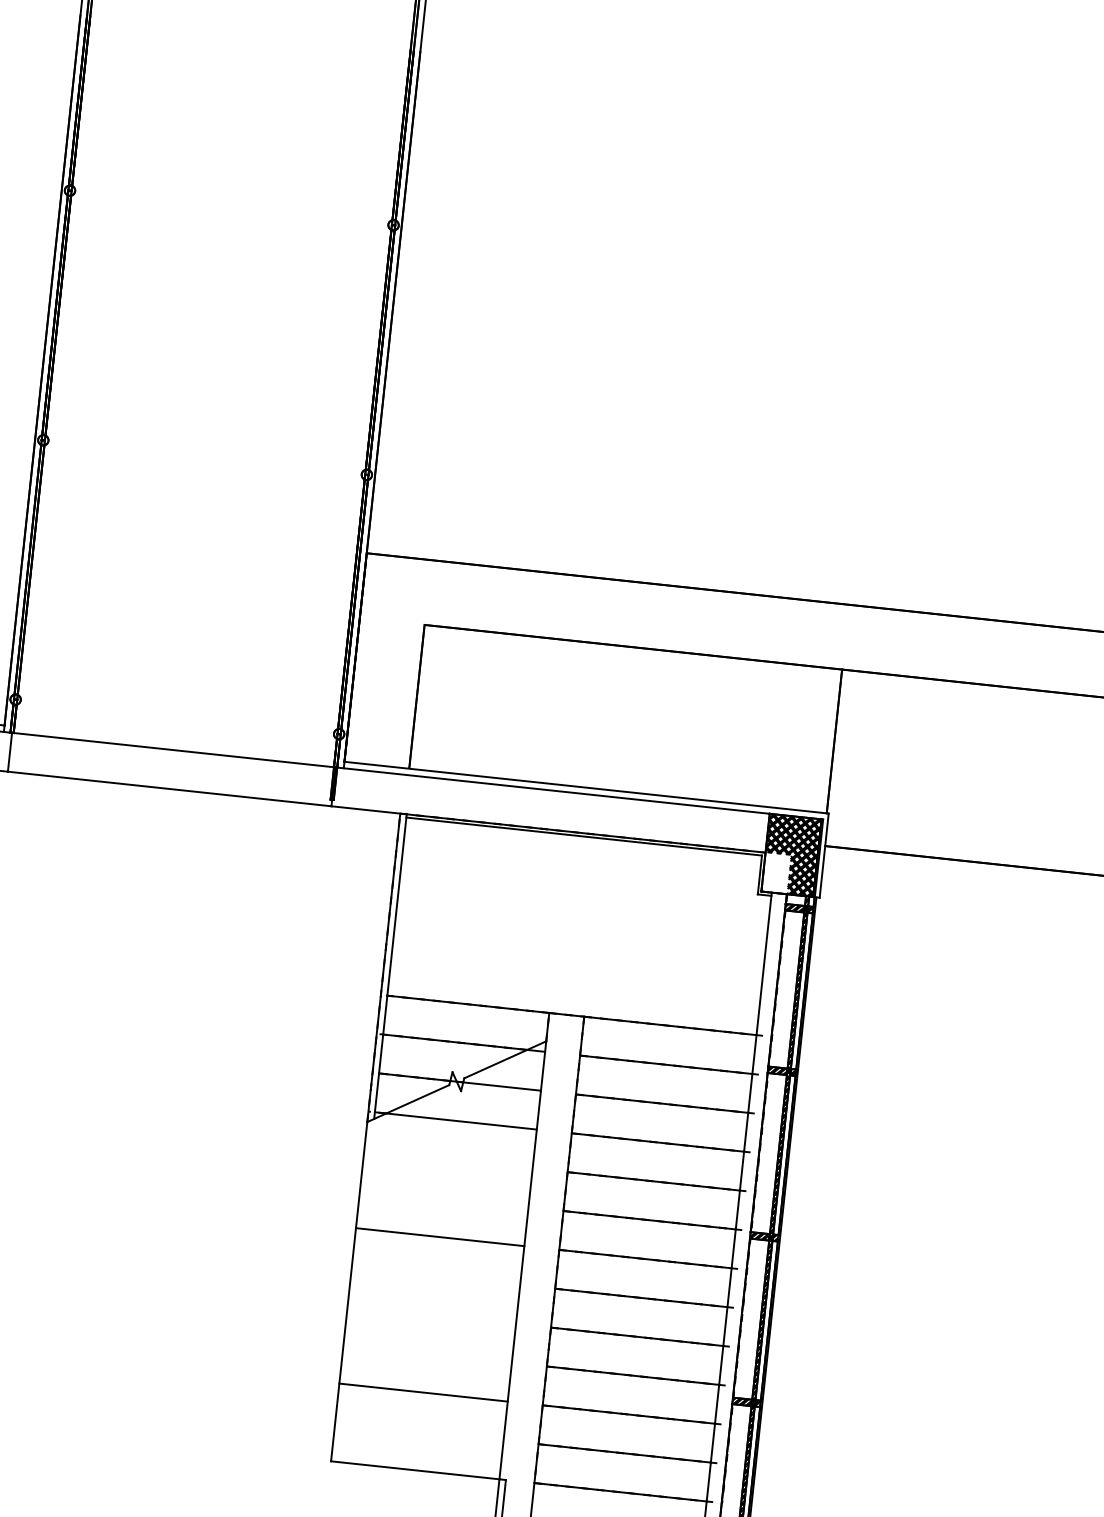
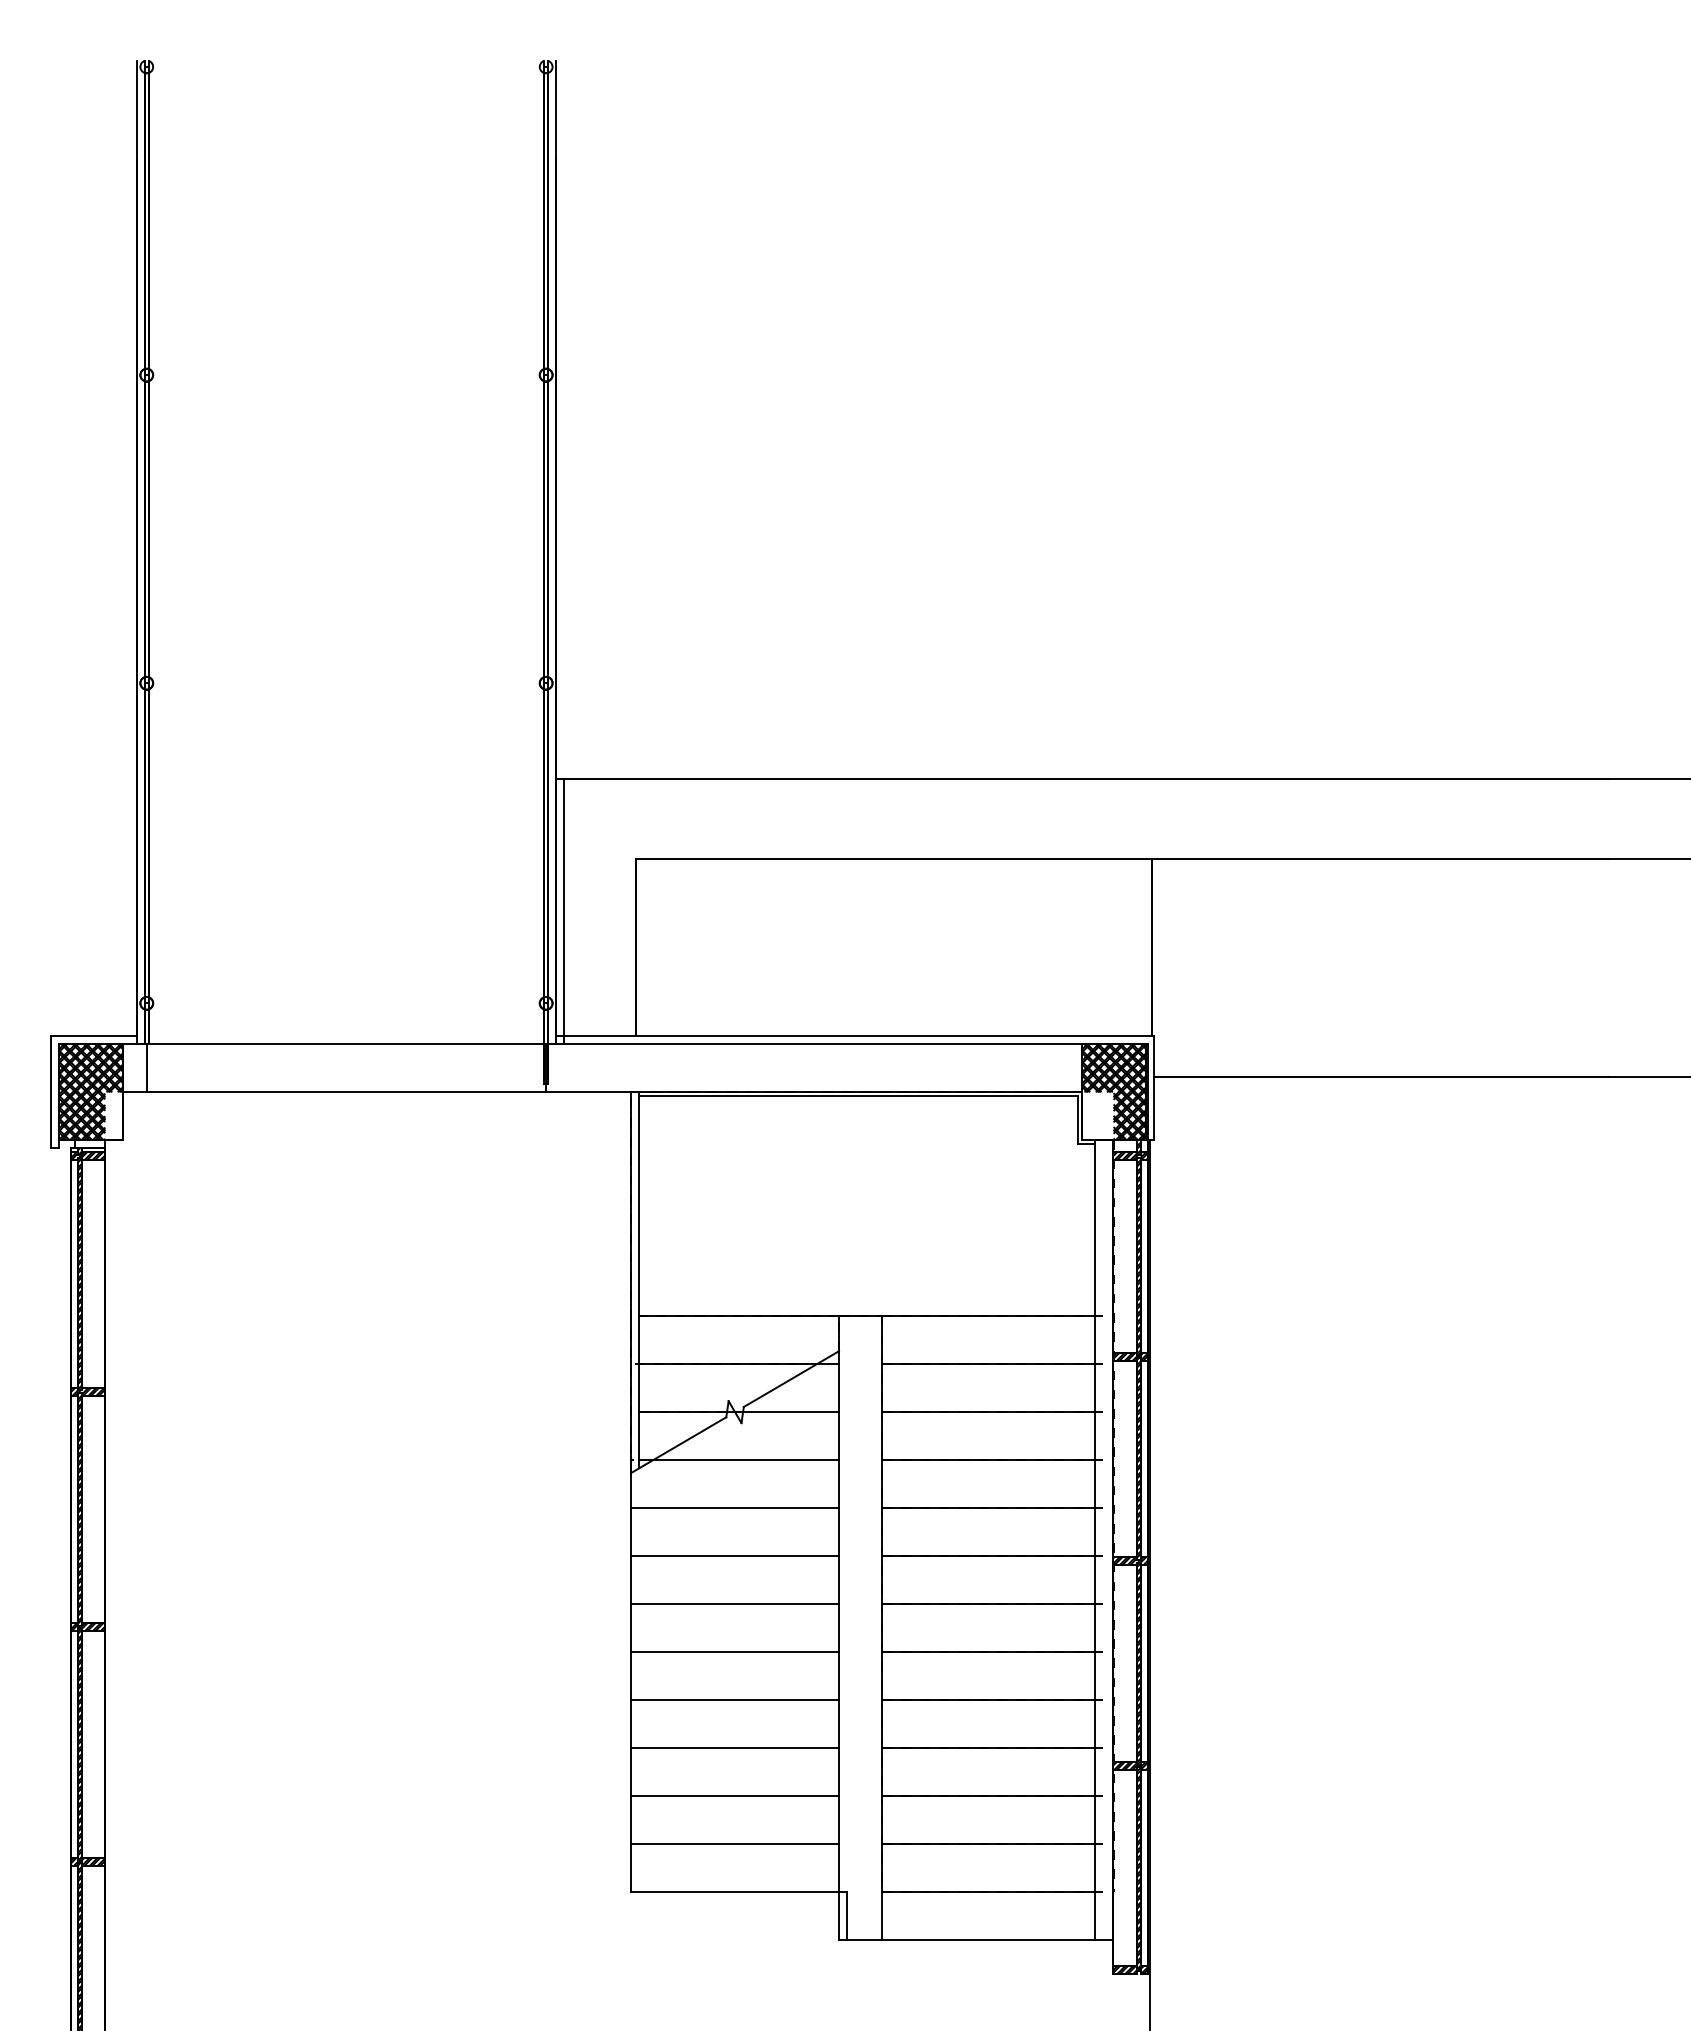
line: (362, 660) -> (564, 910), added
line: (448, 1159) -> (734, 1508), added
line: (443, 1198) -> (734, 1556), added
line: (435, 1276) -> (734, 1652), added
line: (431, 1314) -> (734, 1699), added
line: (427, 1353) -> (734, 1747), added
line: (419, 1431) -> (734, 1843), added

